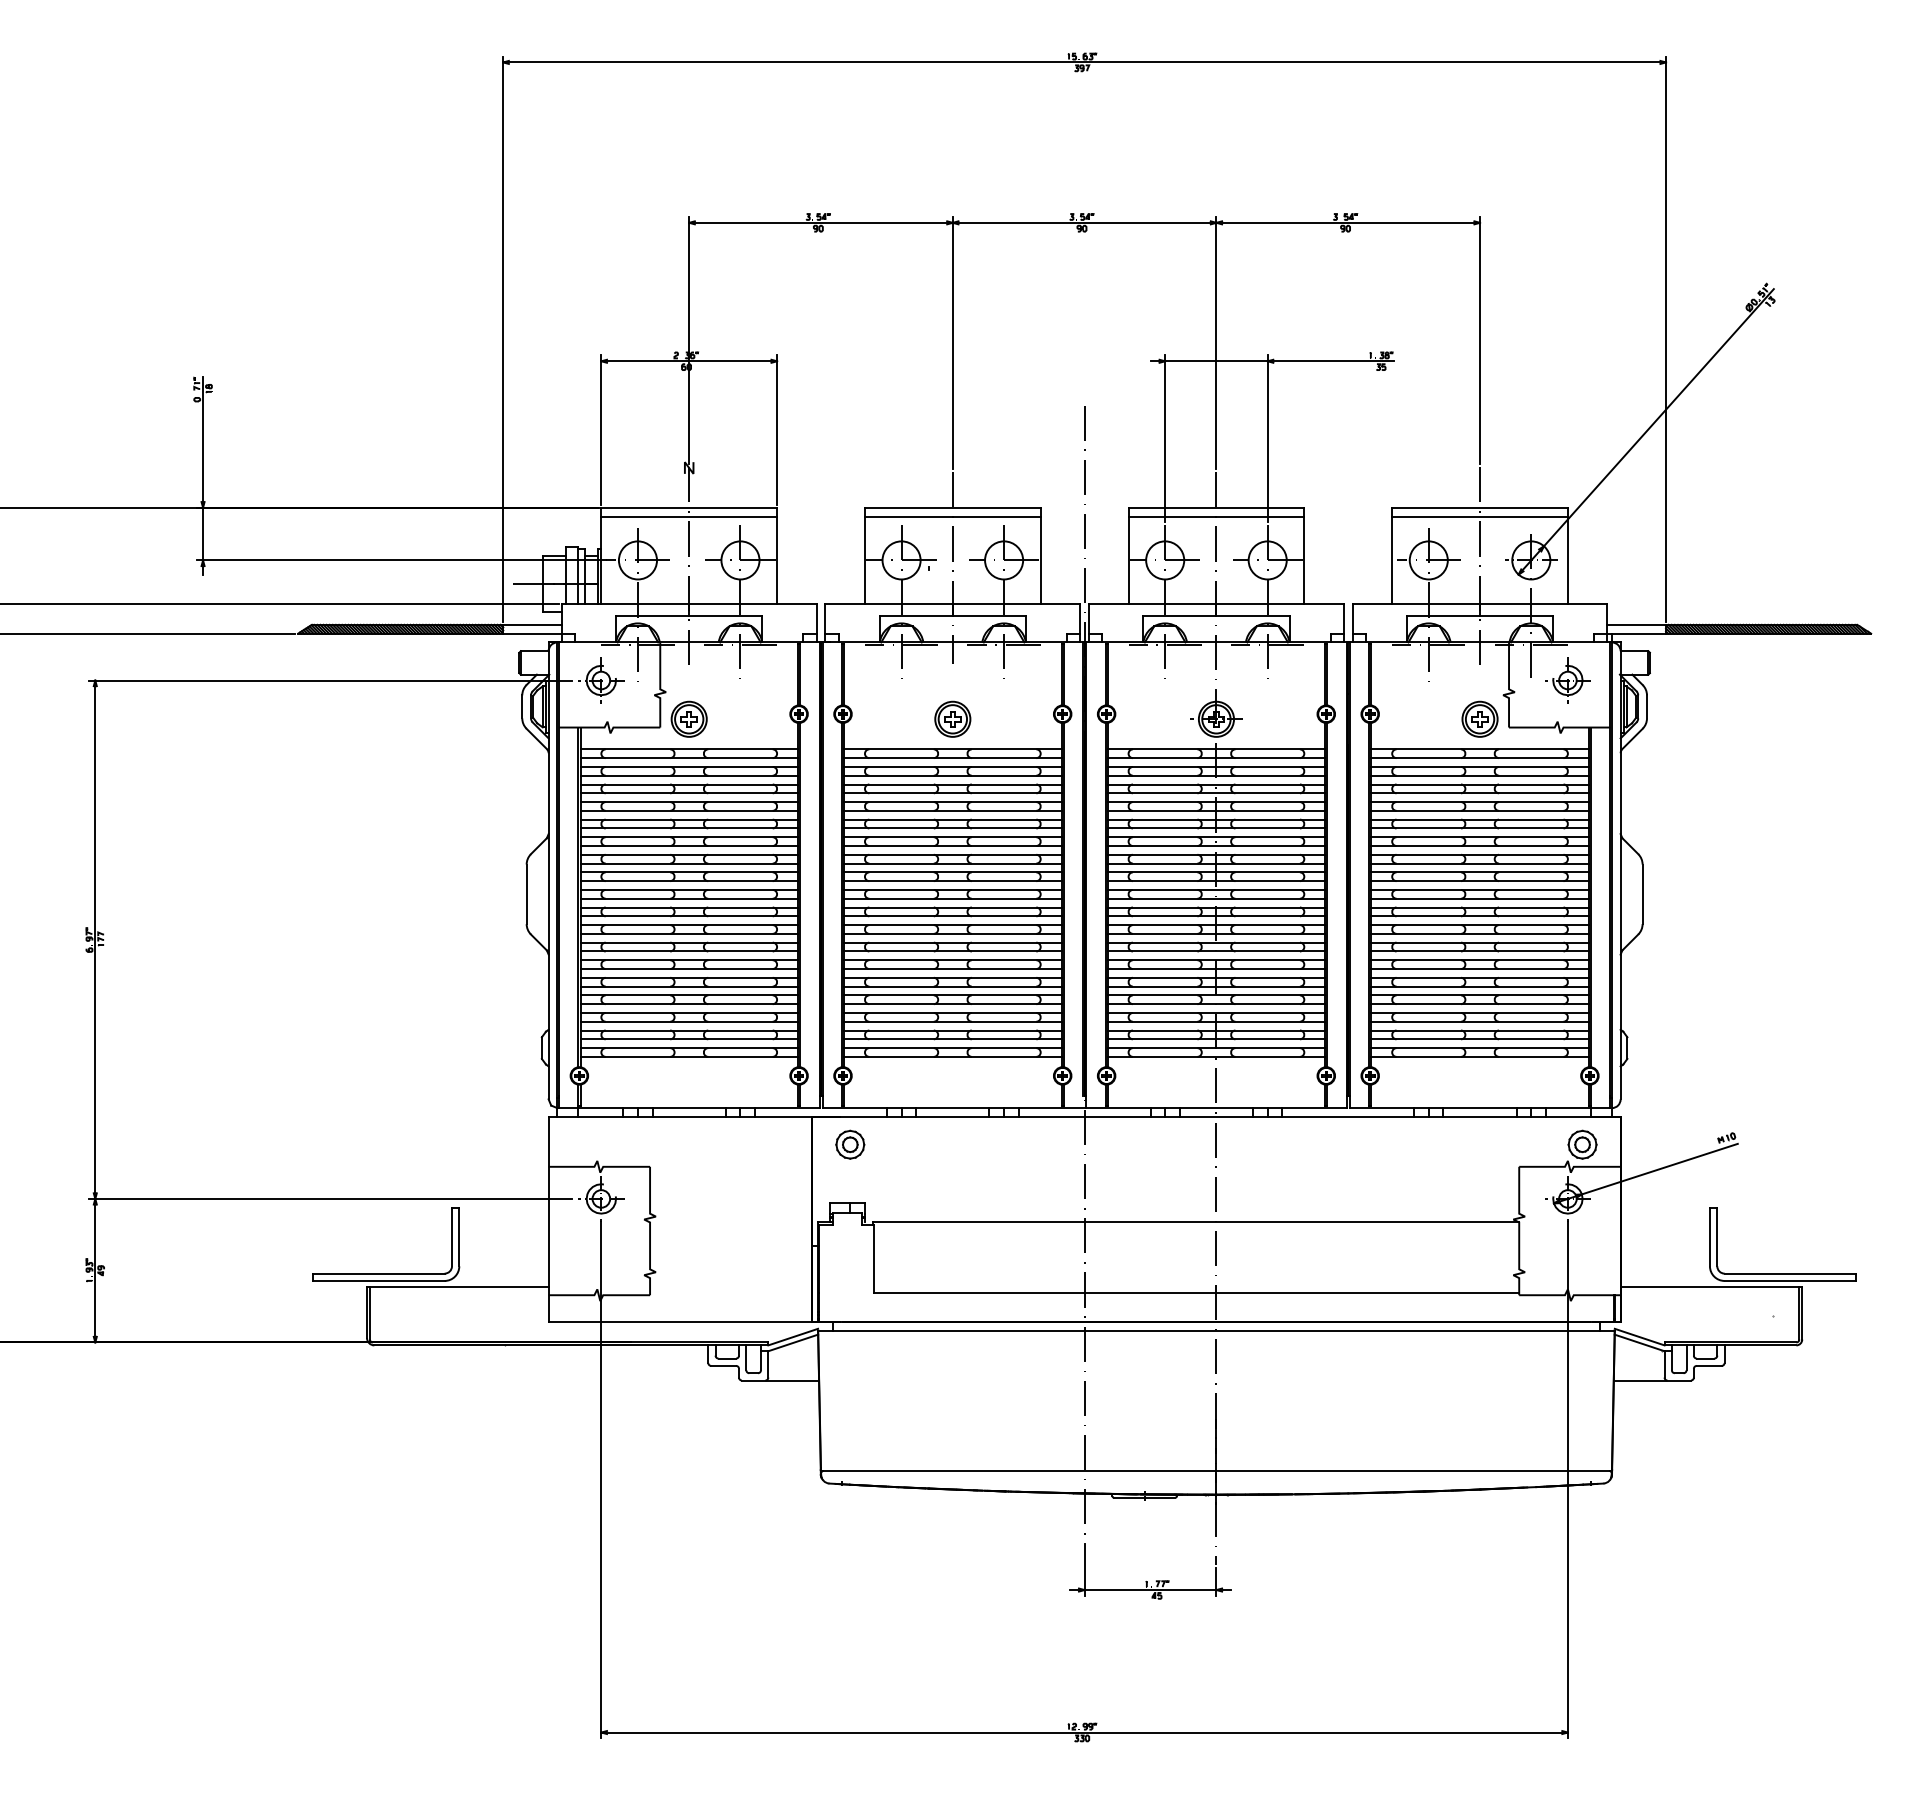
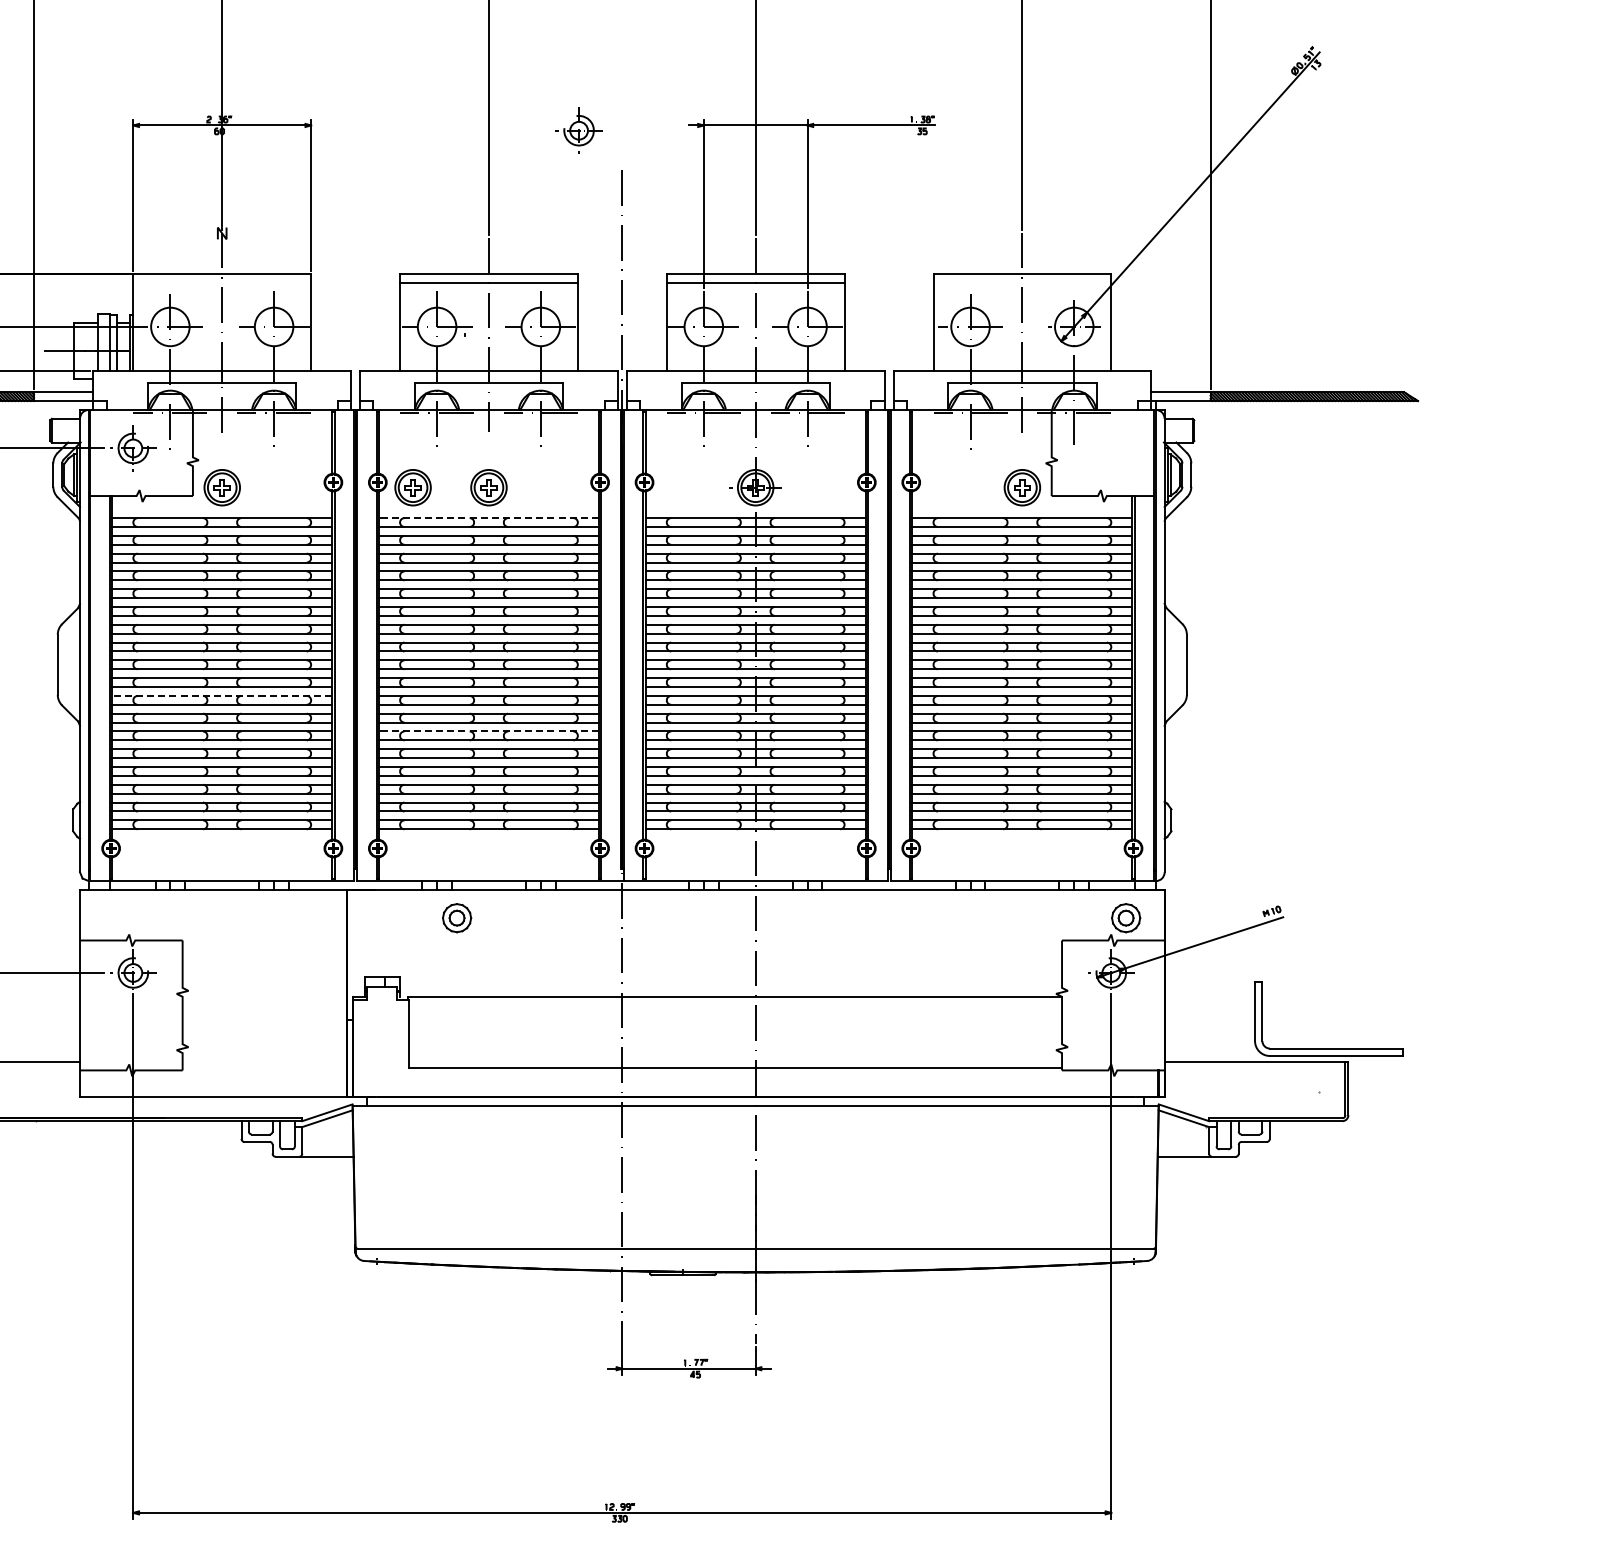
line: (689, 516) -> (222, 282), removed
line: (1479, 516) -> (1021, 282), removed
part: (1567, 680) -> (578, 130), moved
part: (877, 718) -> (412, 486), added
line: (952, 749) -> (488, 518), solid -> dashed
line: (689, 925) -> (222, 696), solid -> dashed
line: (952, 960) -> (488, 731), solid -> dashed
part: (850, 1144) -> (457, 917), moved

